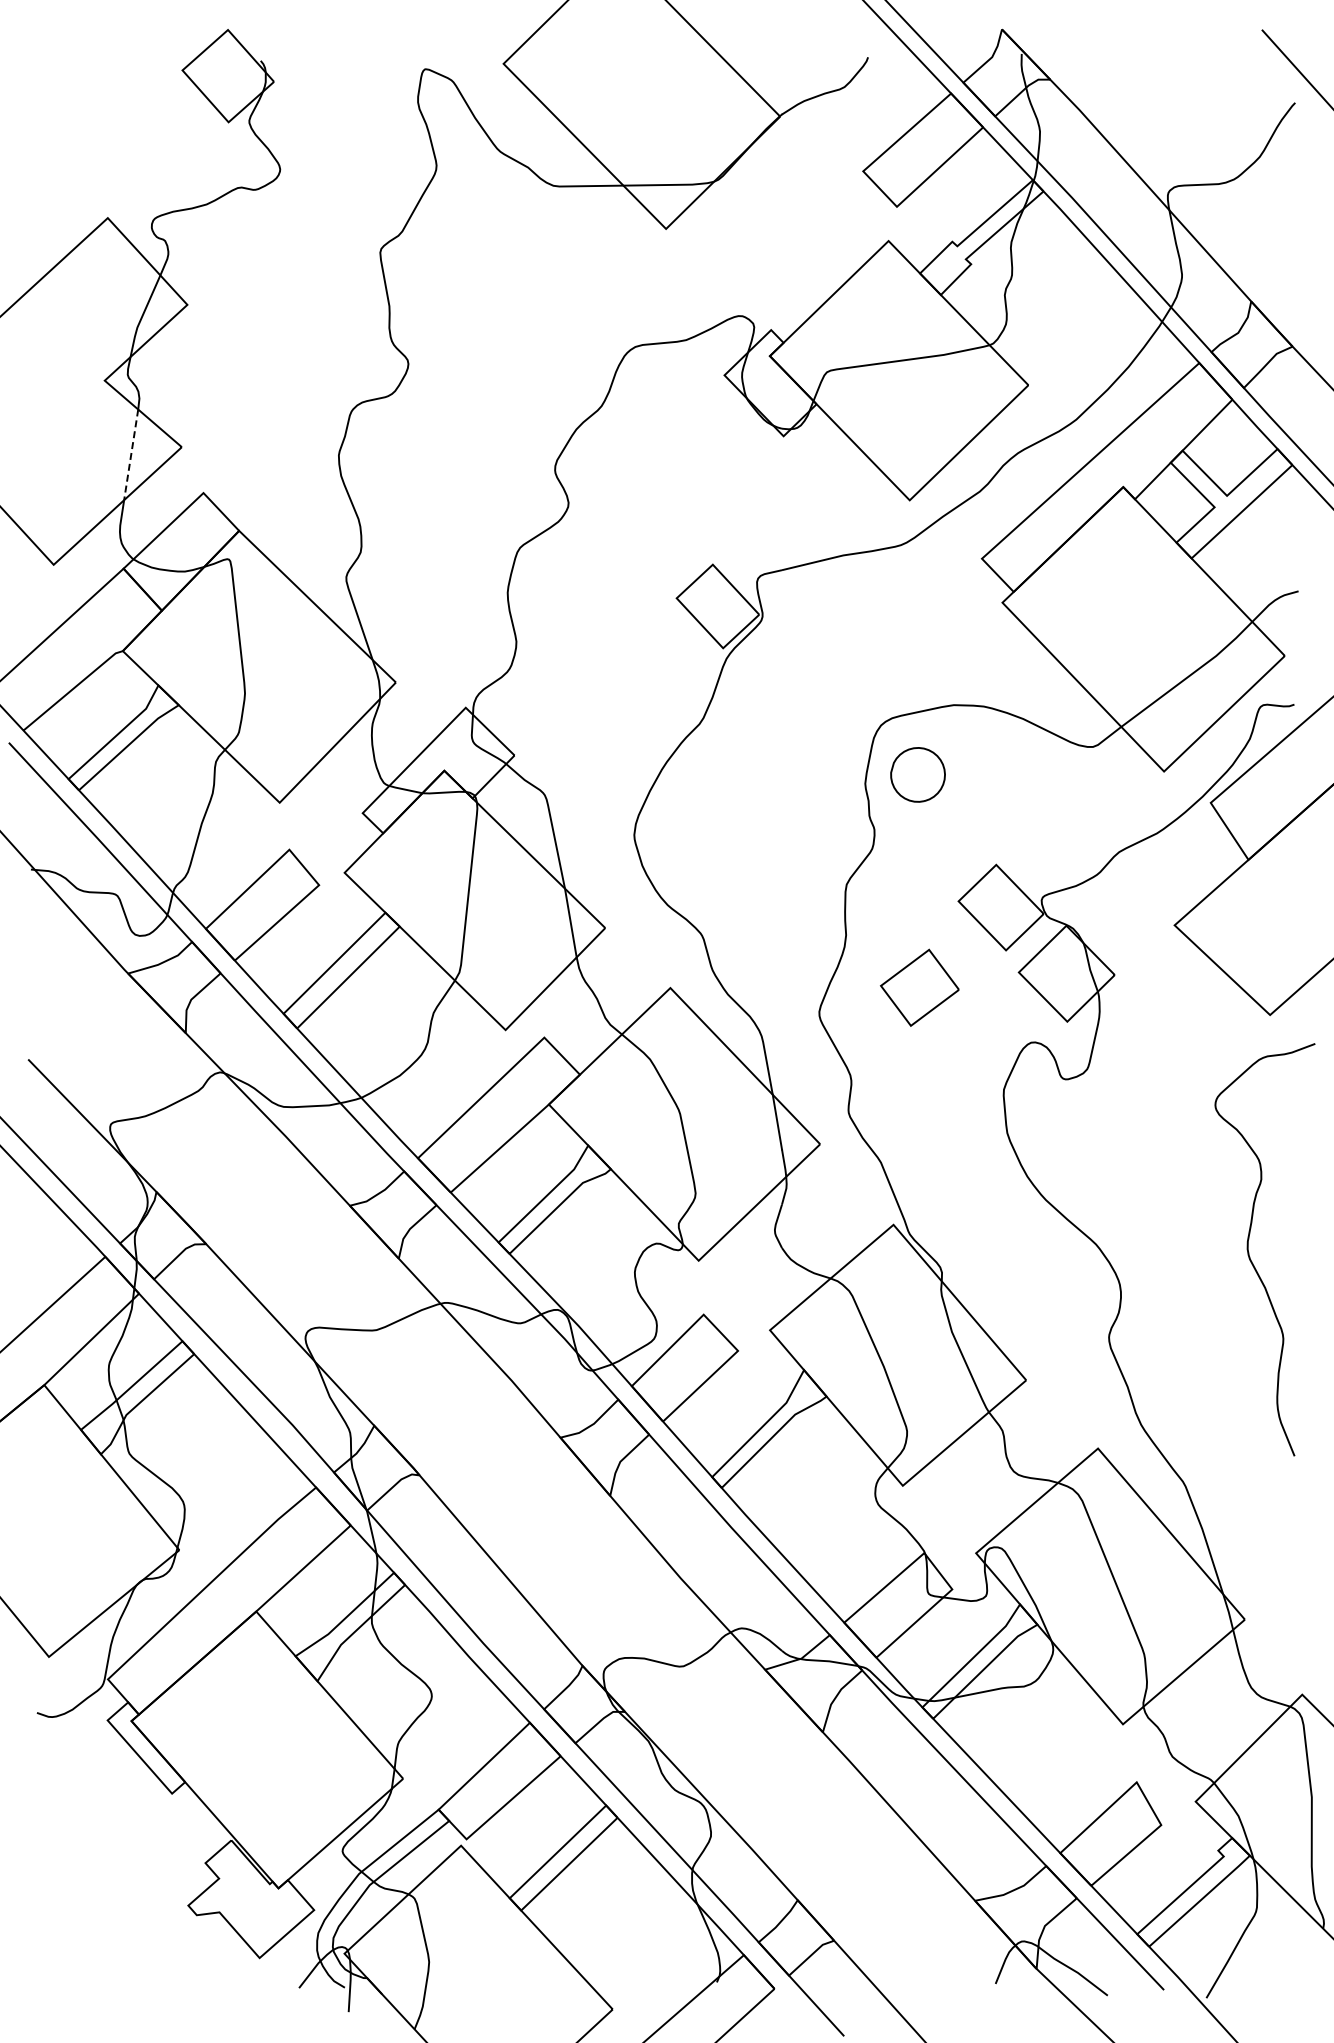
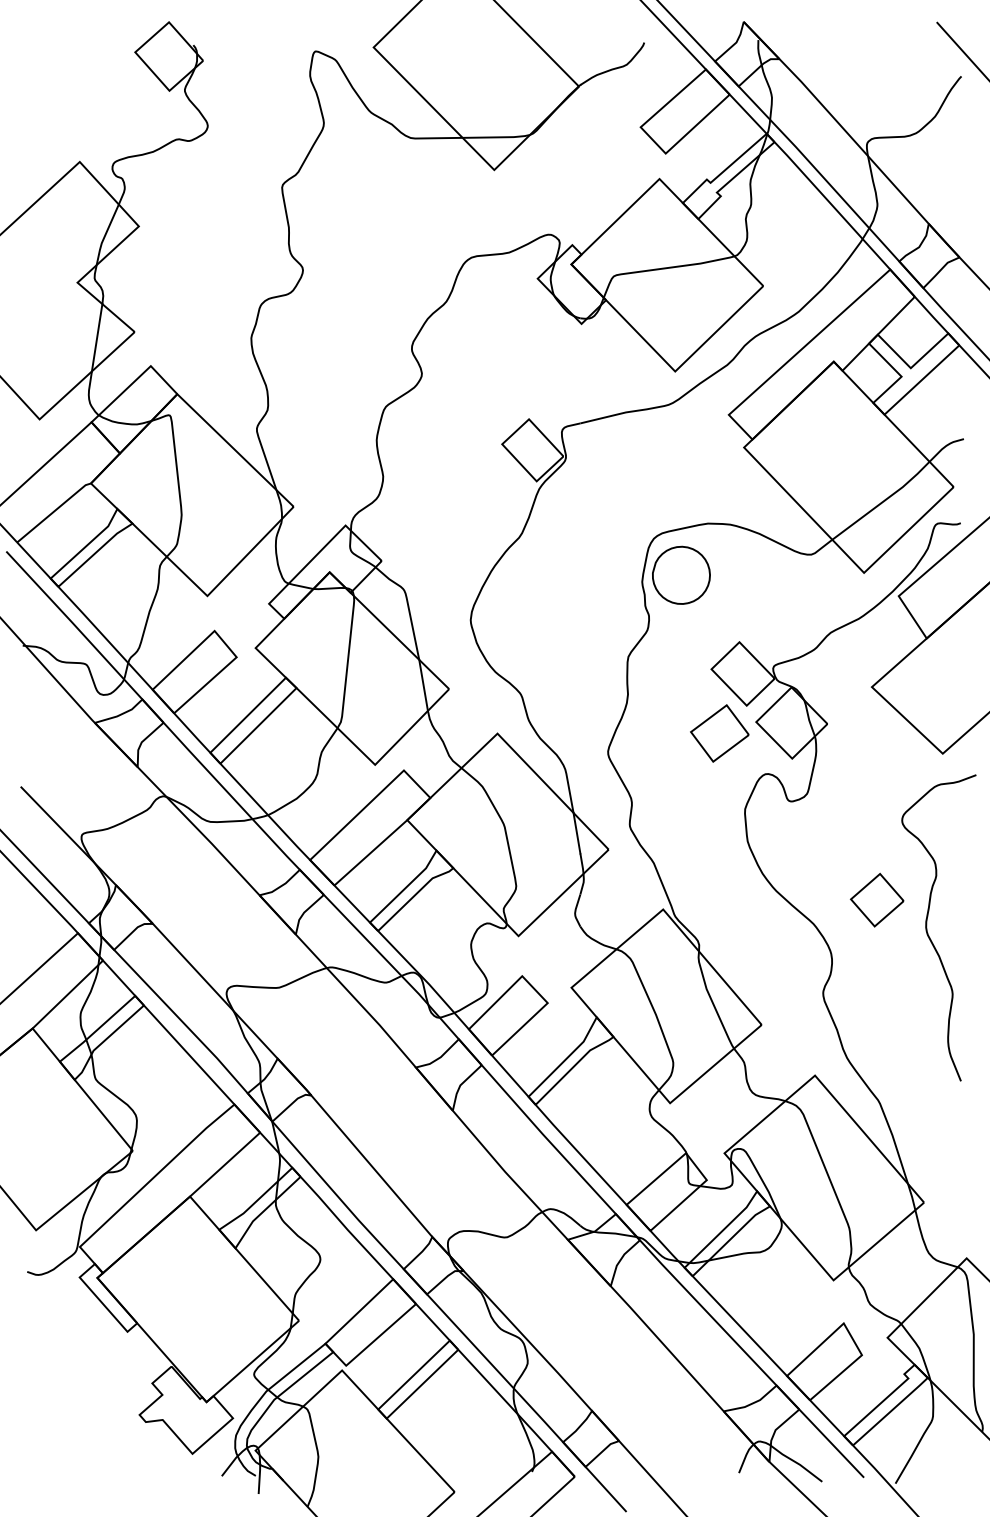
line: (131, 454) -> (97, 337), dashed -> solid
part: (917, 774) -> (680, 575), size x1.43
part: (919, 987) -> (719, 733), moved
part: (1181, 1211) -> (877, 899), added

